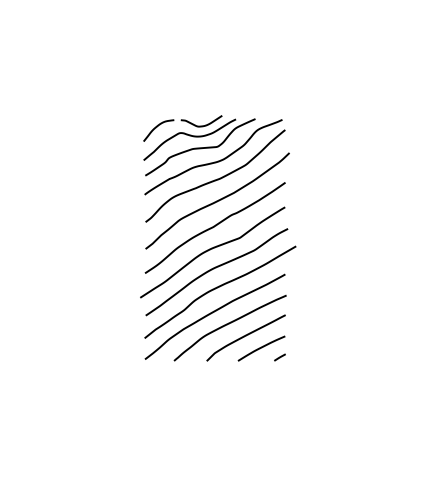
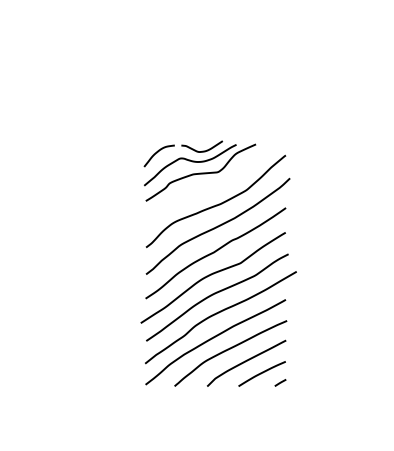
curve: (214, 161) -> (215, 186), removed

